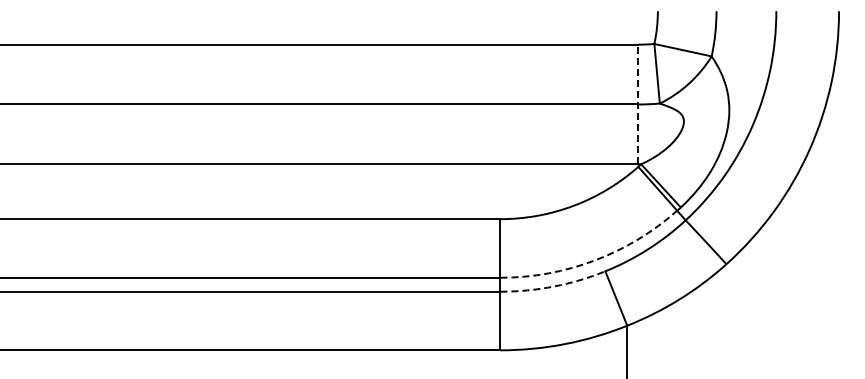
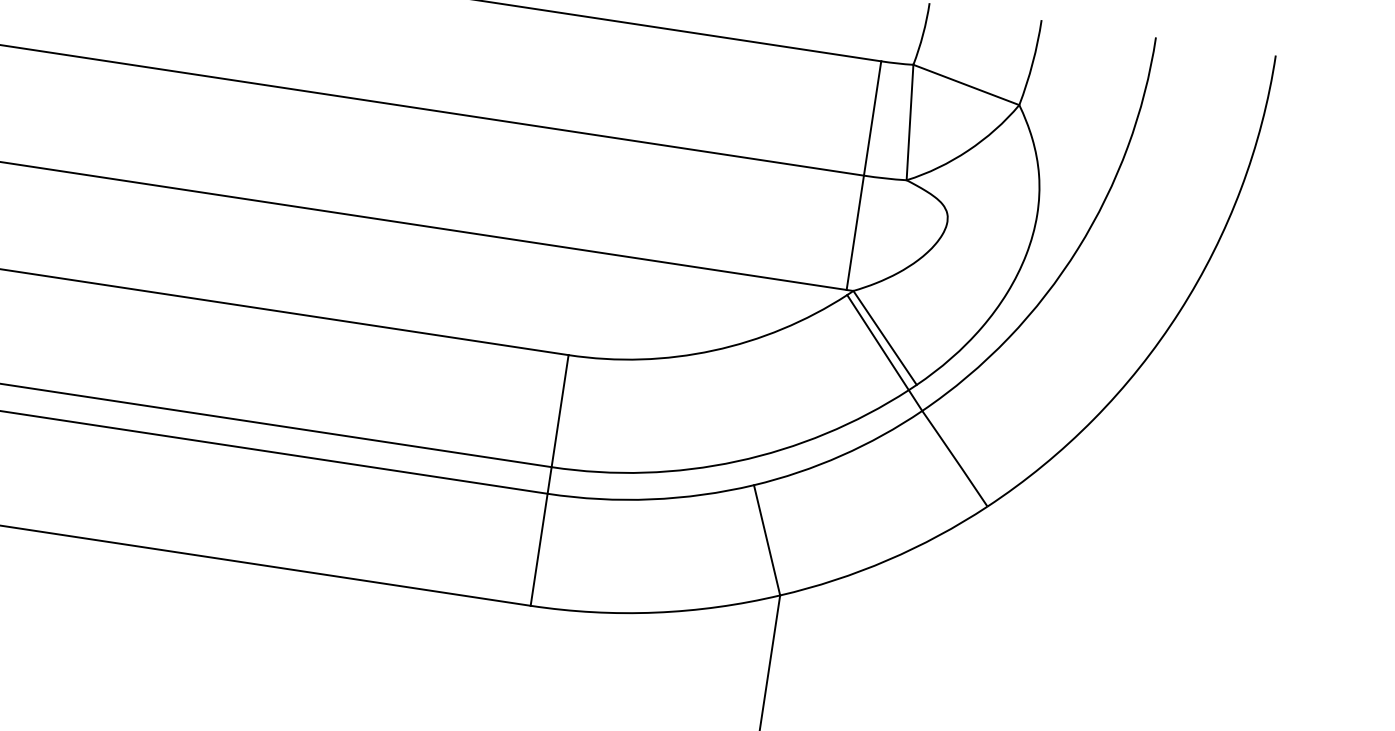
line: (637, 104) -> (863, 175), dashed -> solid
arc: (594, 260) -> (736, 461), dashed -> solid
arc: (553, 286) -> (650, 499), dashed -> solid

